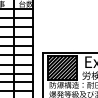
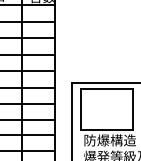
hatch: (62, 67) -> (107, 109), removed

